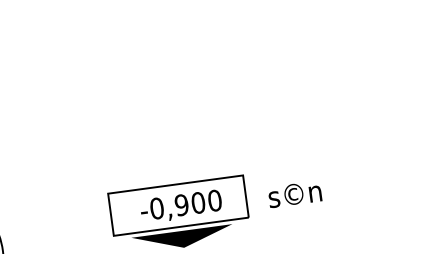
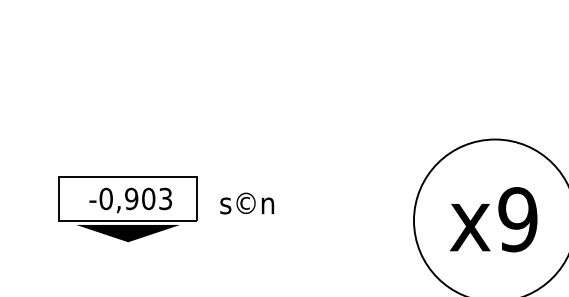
text: (214, 200) -> (165, 198), -0,900 -> -0,903

